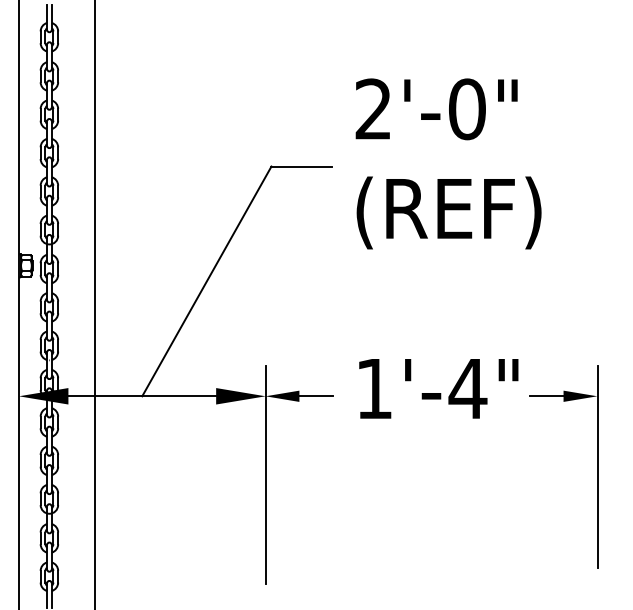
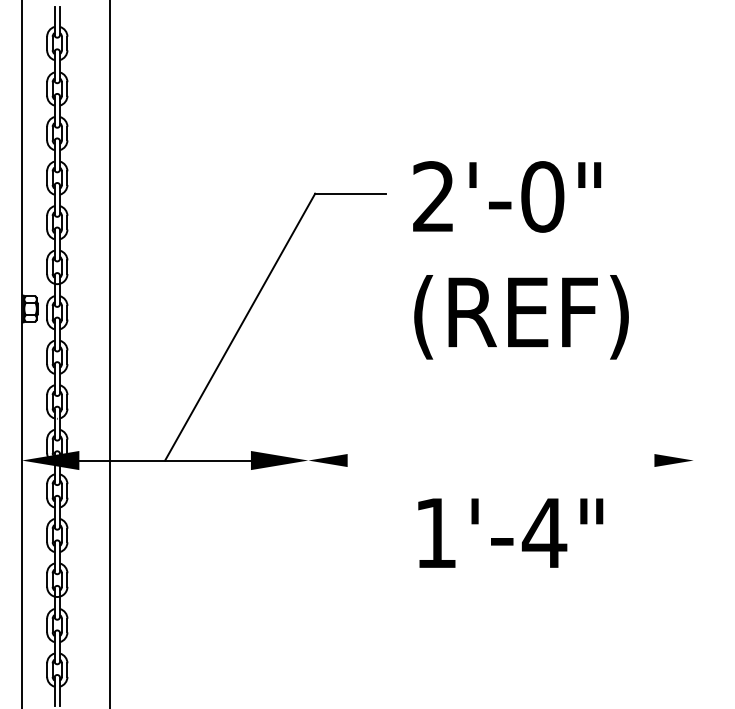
text: (448, 163) -> (520, 259), moved
text: (438, 388) -> (510, 532), moved
line: (316, 396) -> (367, 460), removed
line: (546, 396) -> (634, 460), removed
line: (597, 466) -> (693, 542), removed
line: (265, 474) -> (308, 551), removed

